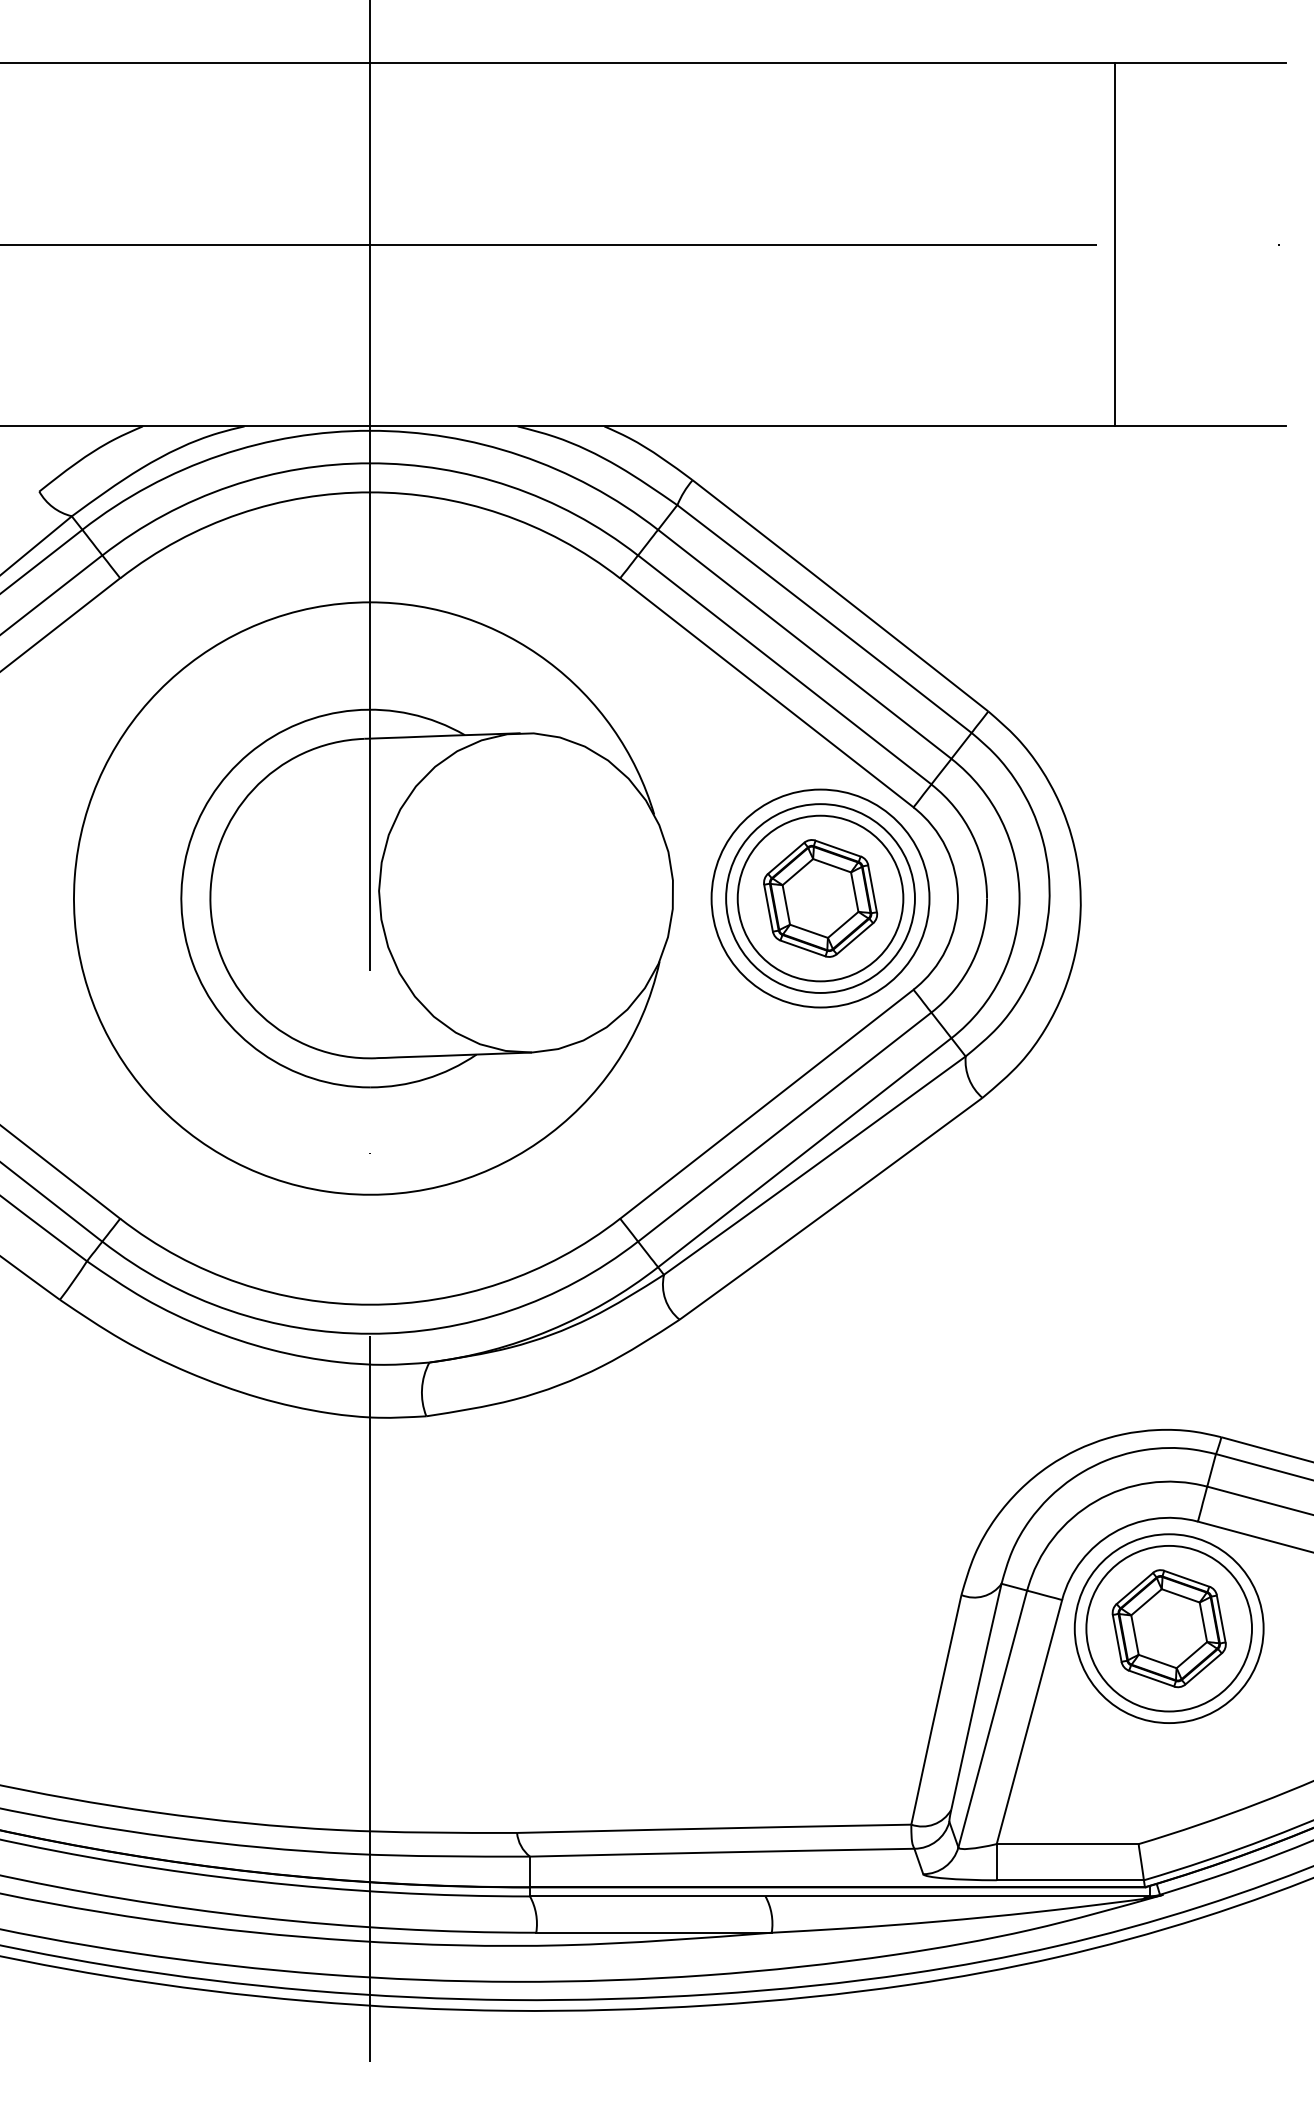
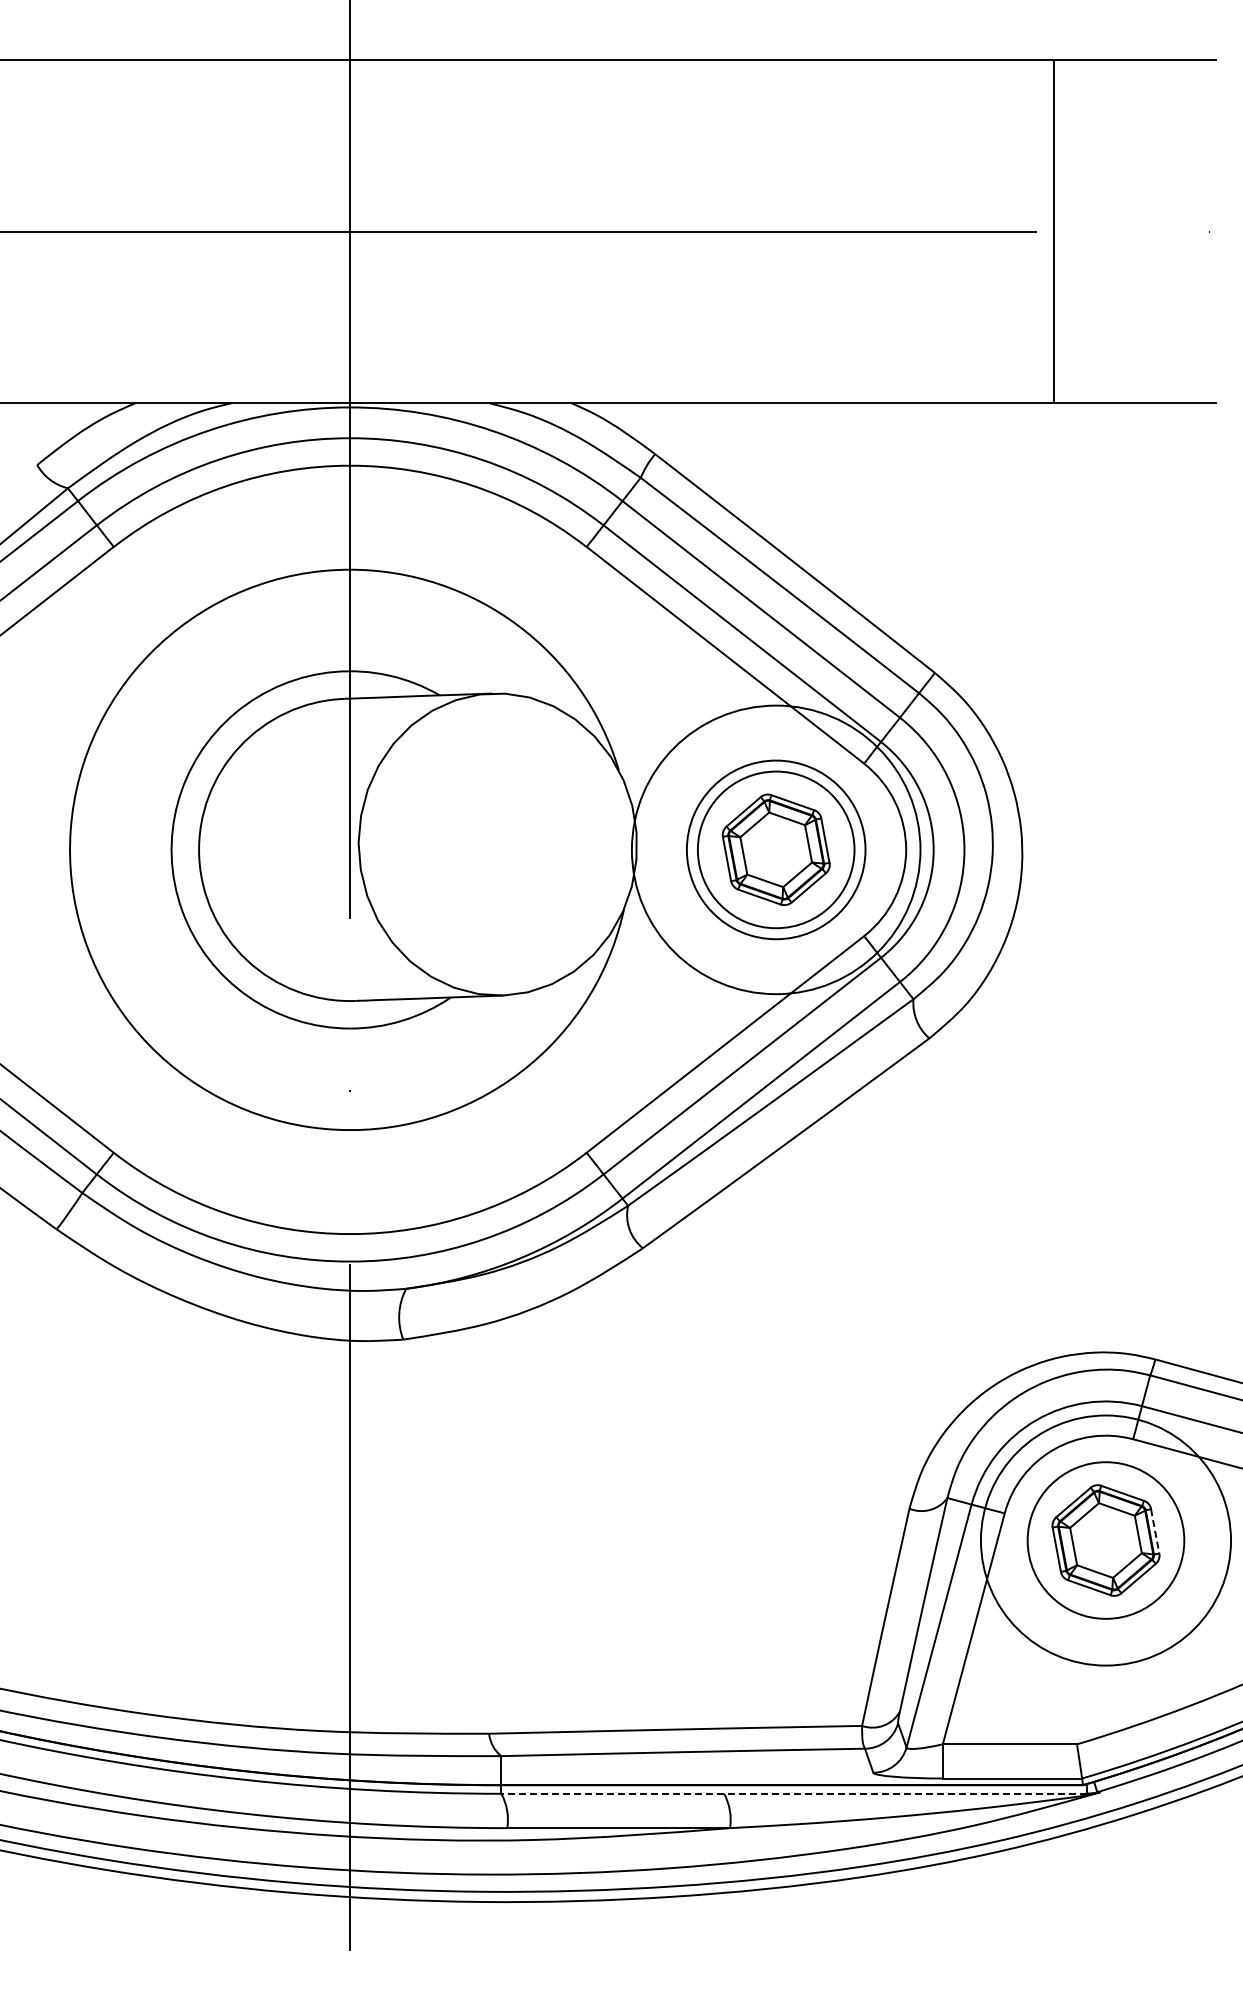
circle: (820, 898) -> (776, 849), size x1.4
line: (1221, 1619) -> (1155, 1531), solid -> dashed
circle: (1168, 1628) -> (1105, 1540), size x1.4
line: (838, 1896) -> (793, 1793), solid -> dashed

